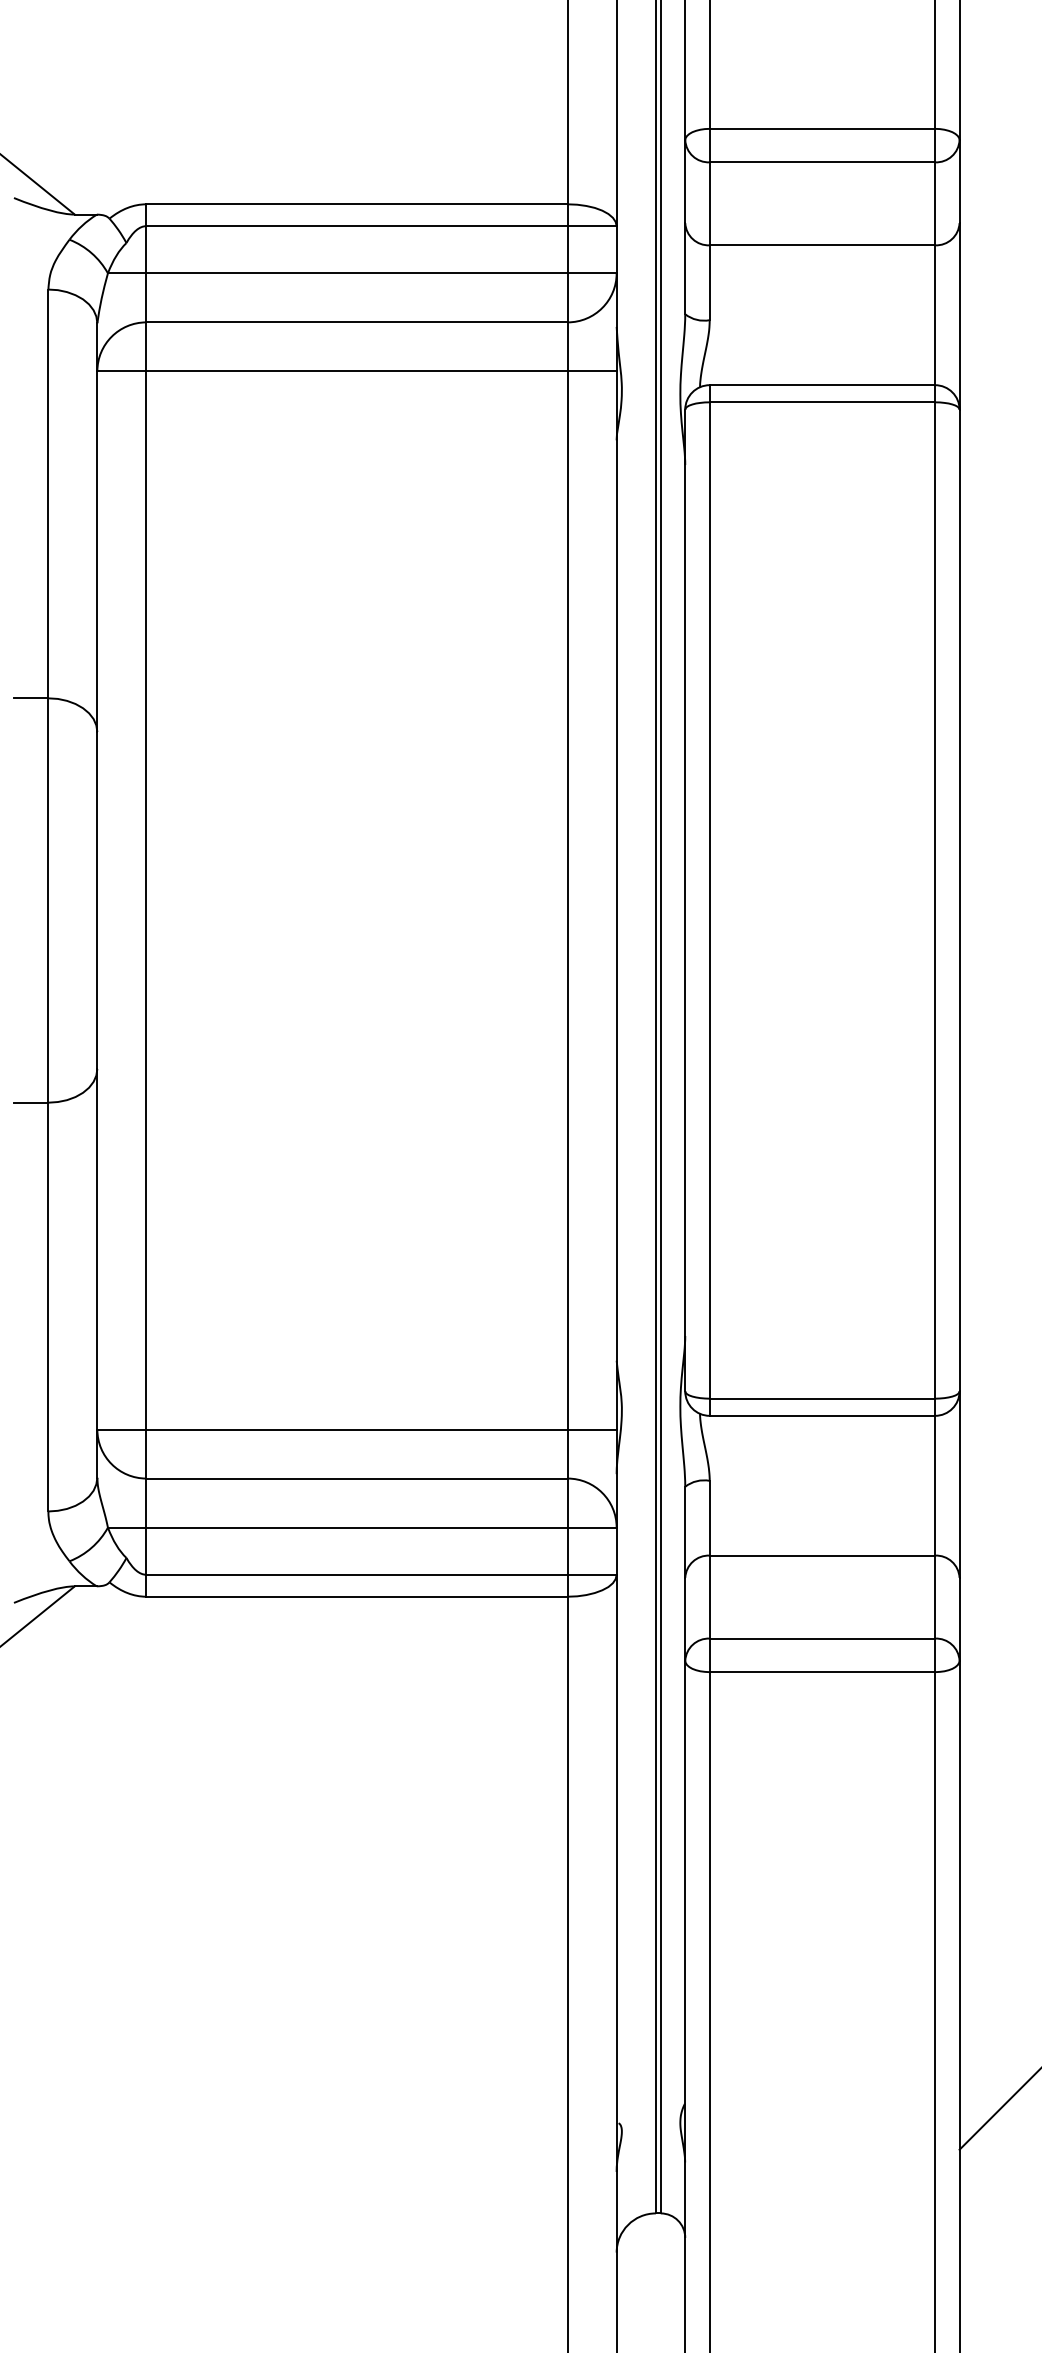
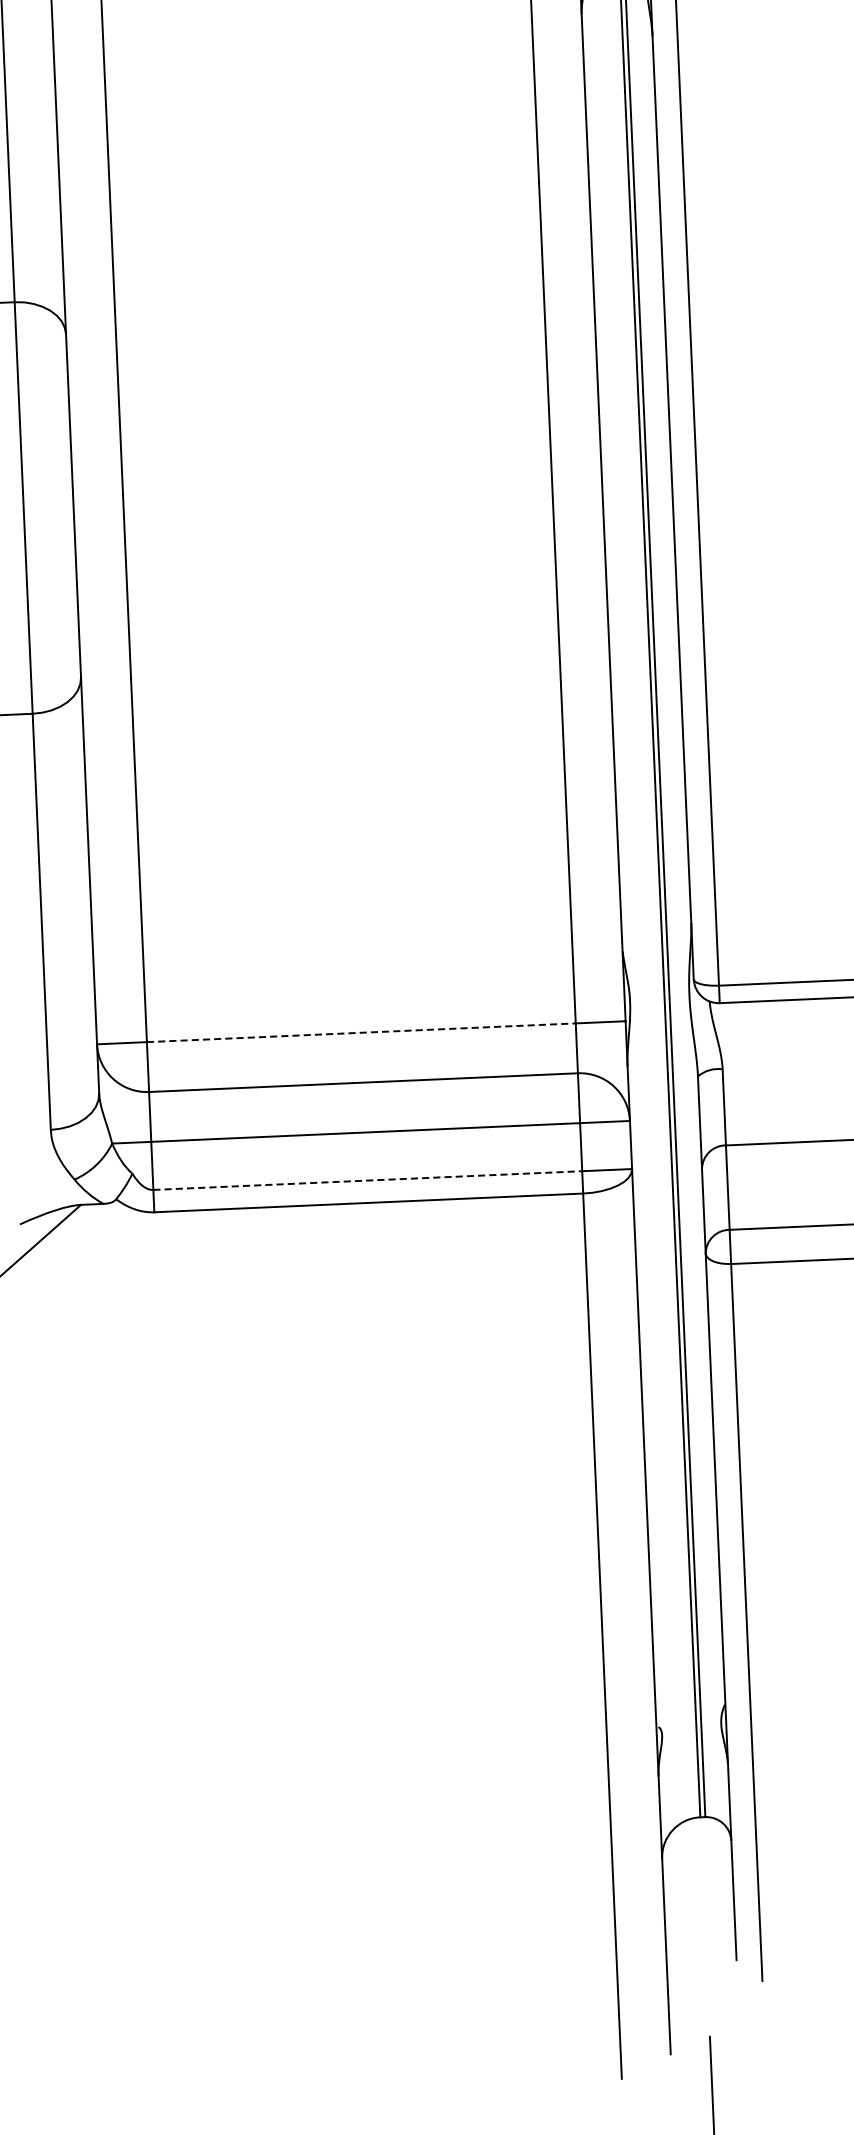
line: (357, 1429) -> (361, 1032), solid -> dashed
line: (357, 1574) -> (368, 1180), solid -> dashed

